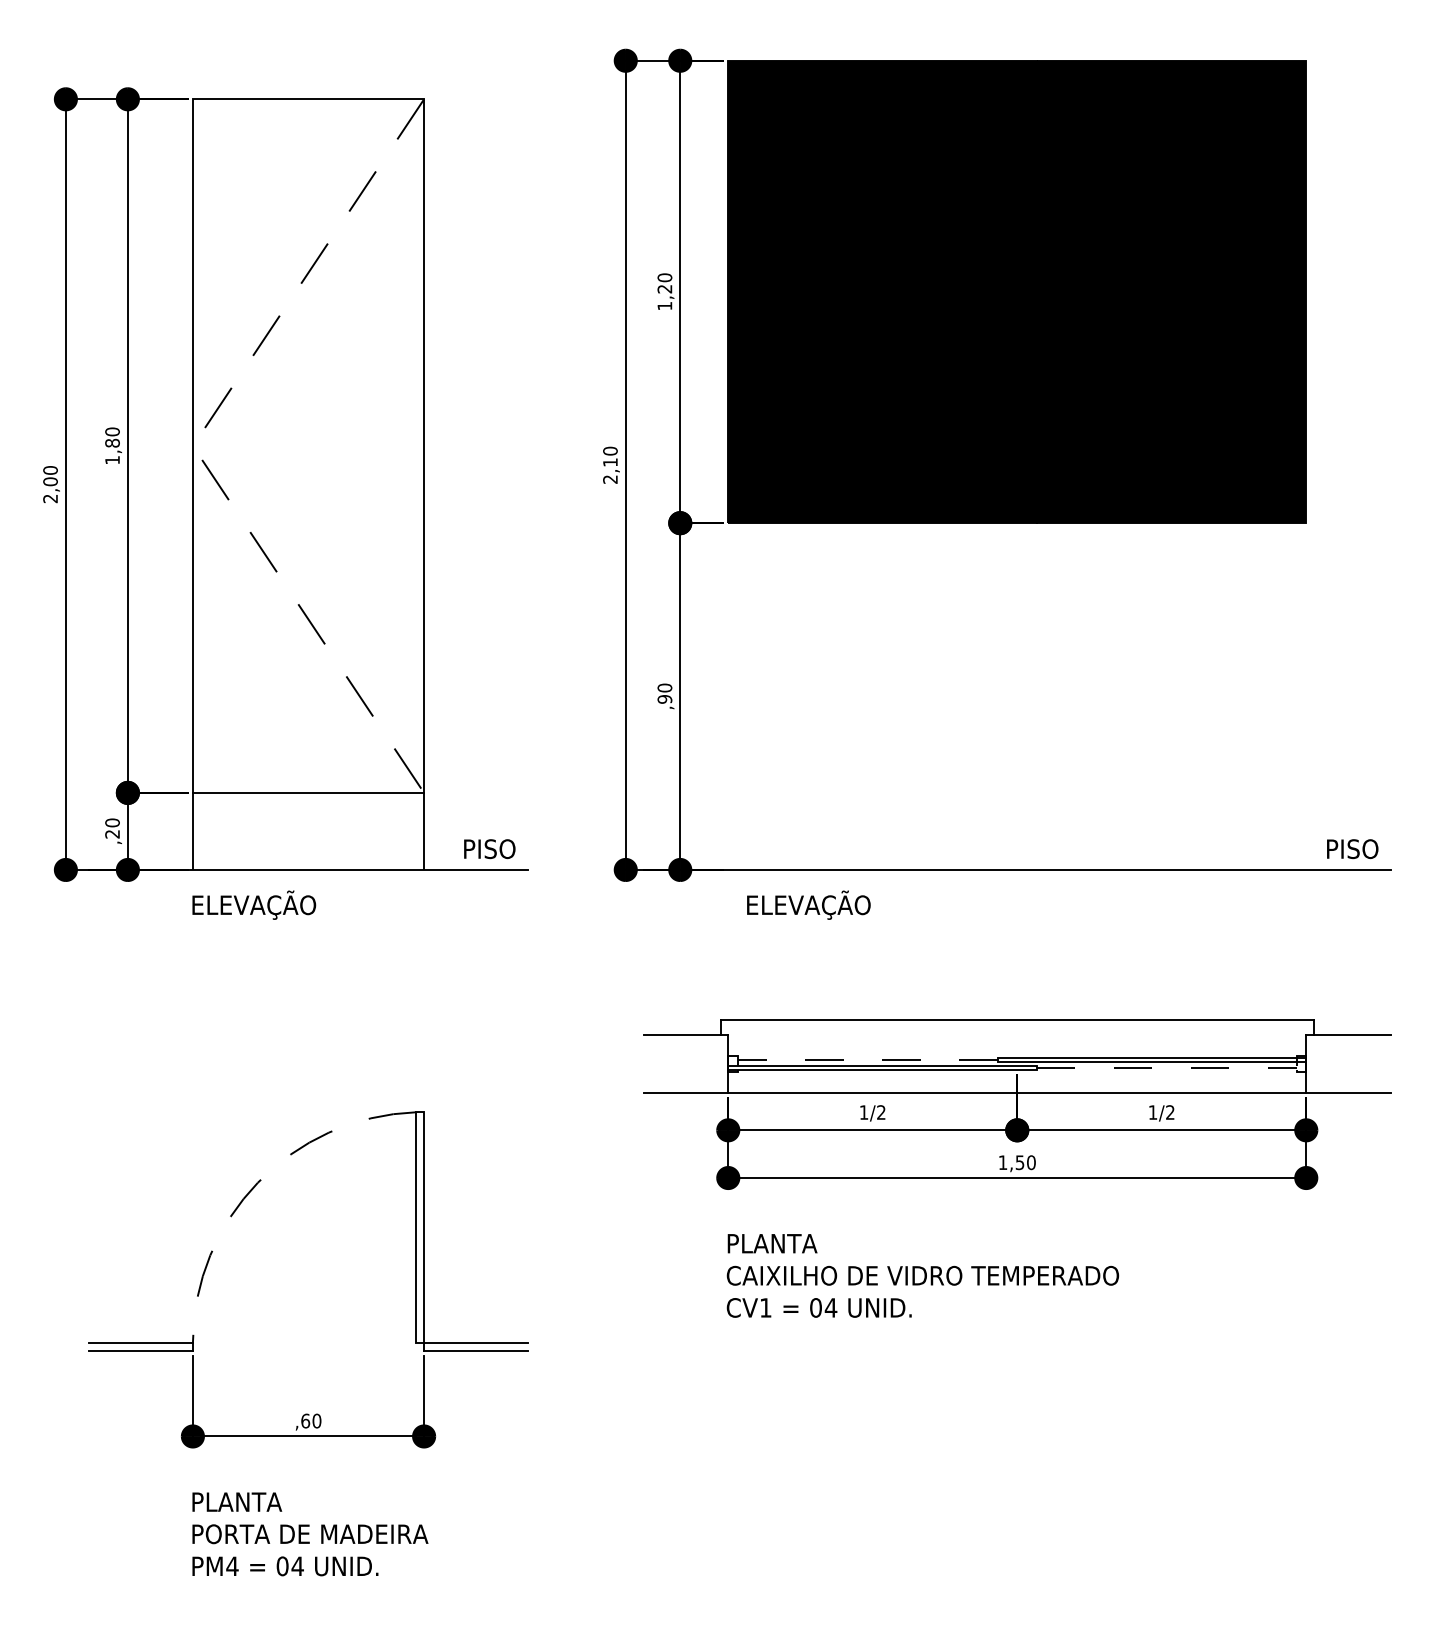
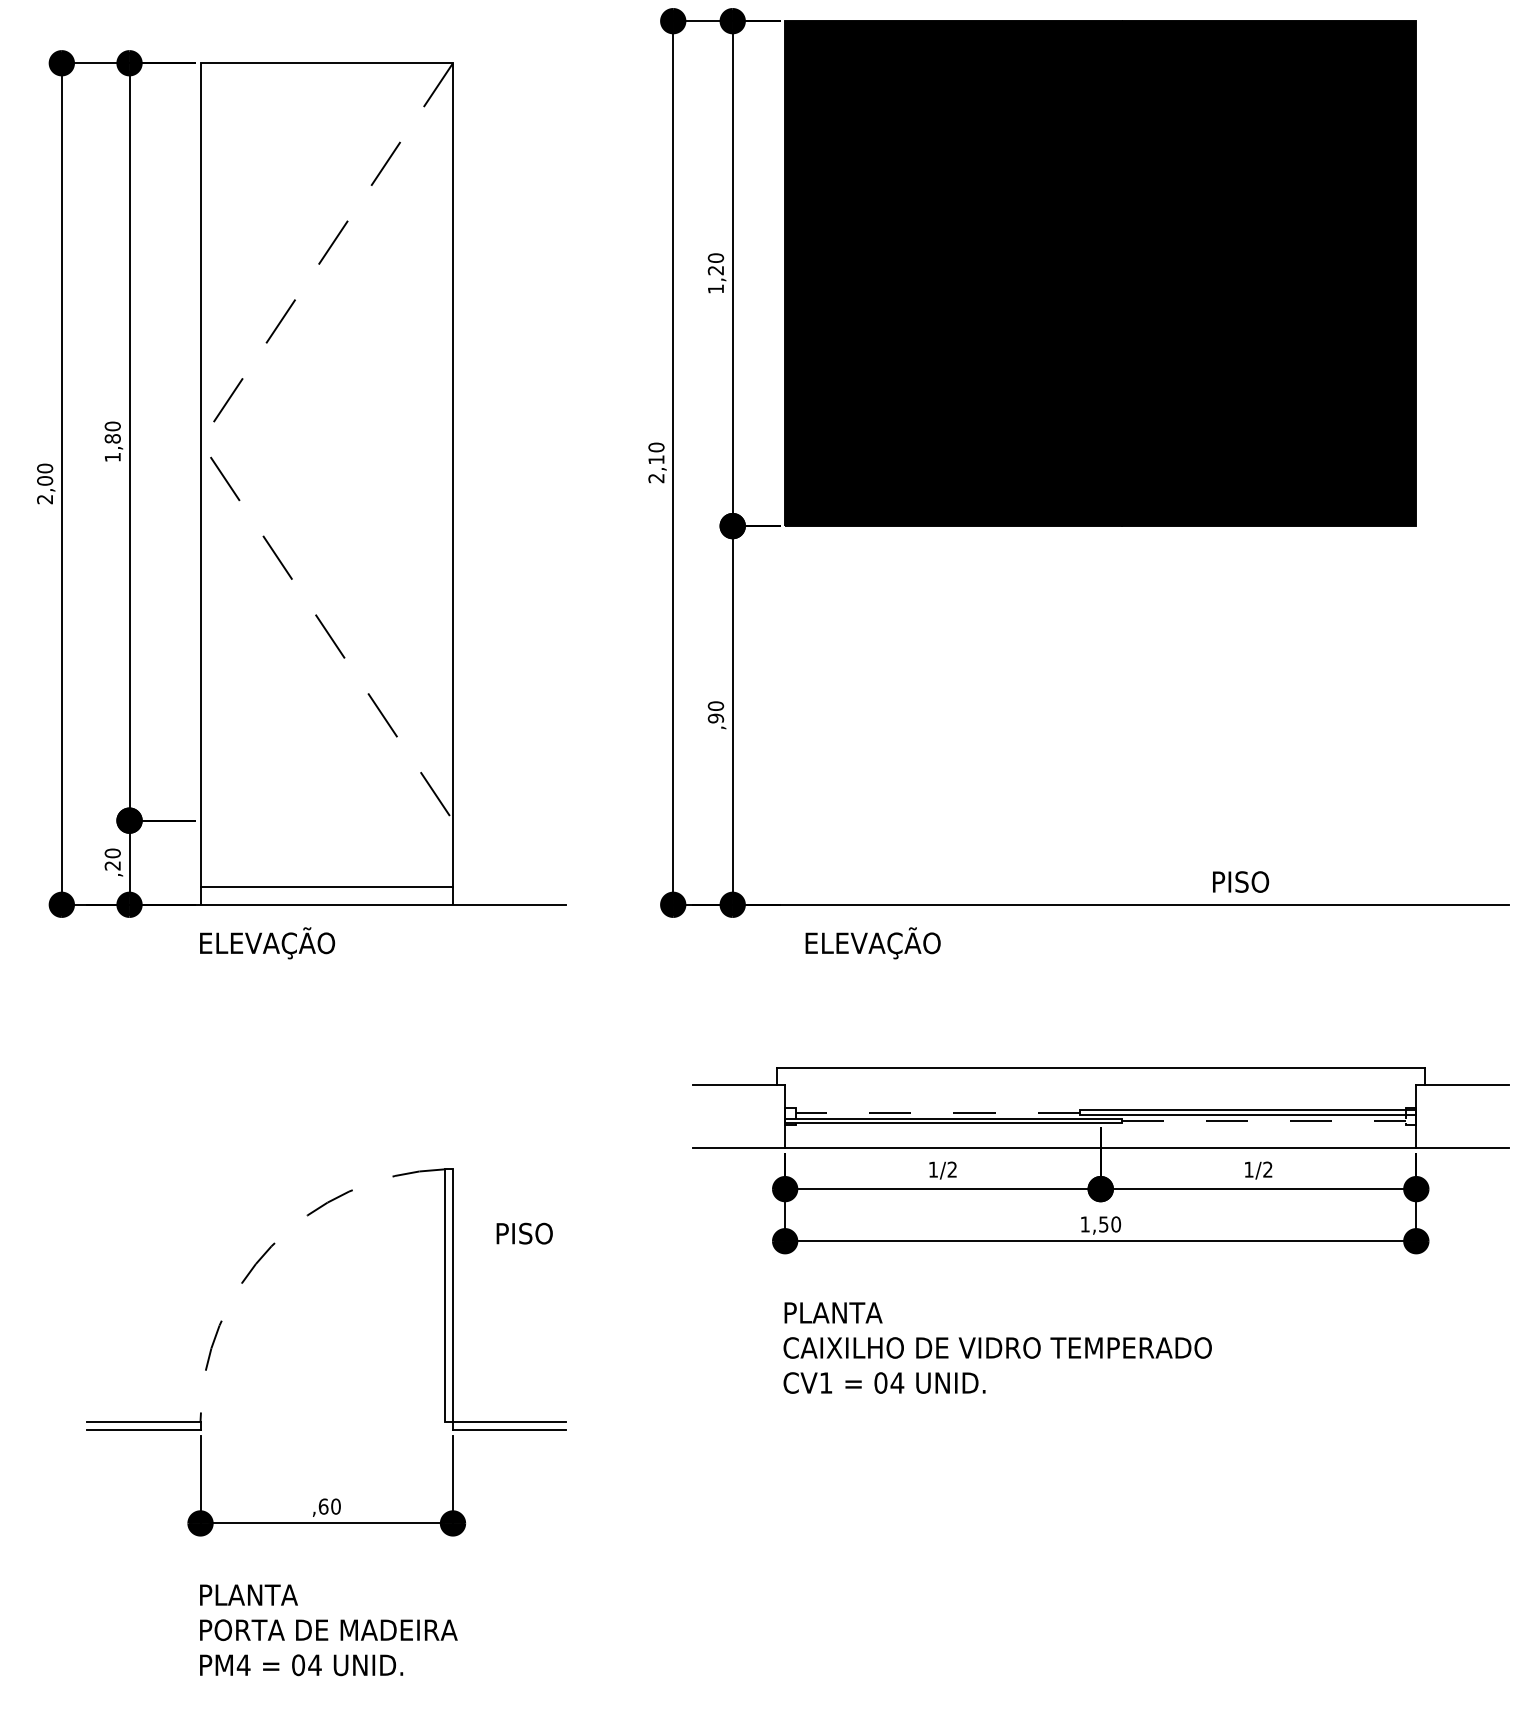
line: (308, 792) -> (326, 886), moved
text: (489, 849) -> (524, 1234), moved
text: (1352, 849) -> (1240, 882), moved

